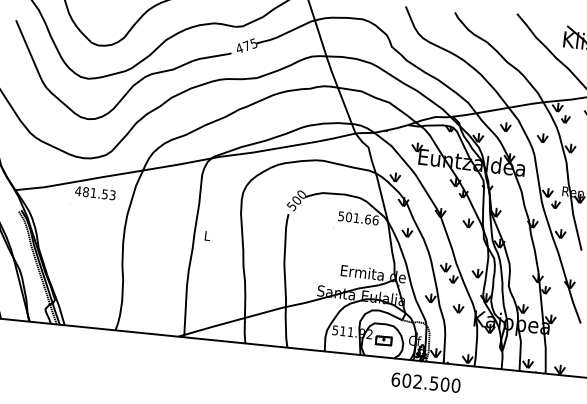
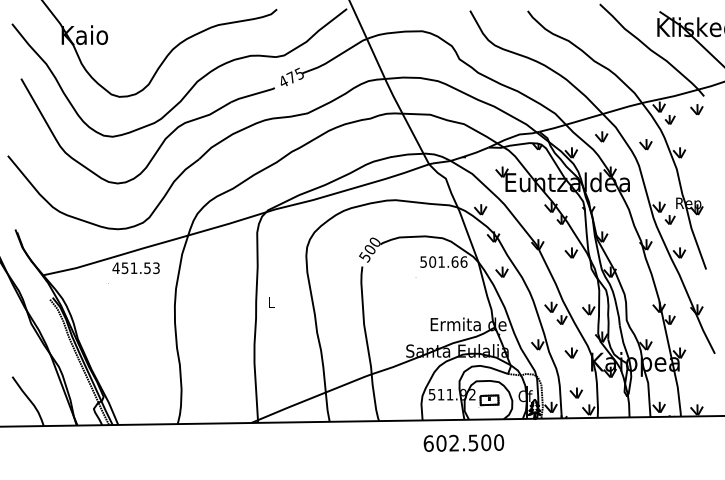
text: (85, 191) -> (124, 267), 481.53 -> 451.53
part: (457, 342) -> (575, 392), added
text: (425, 382) -> (463, 442), moved

